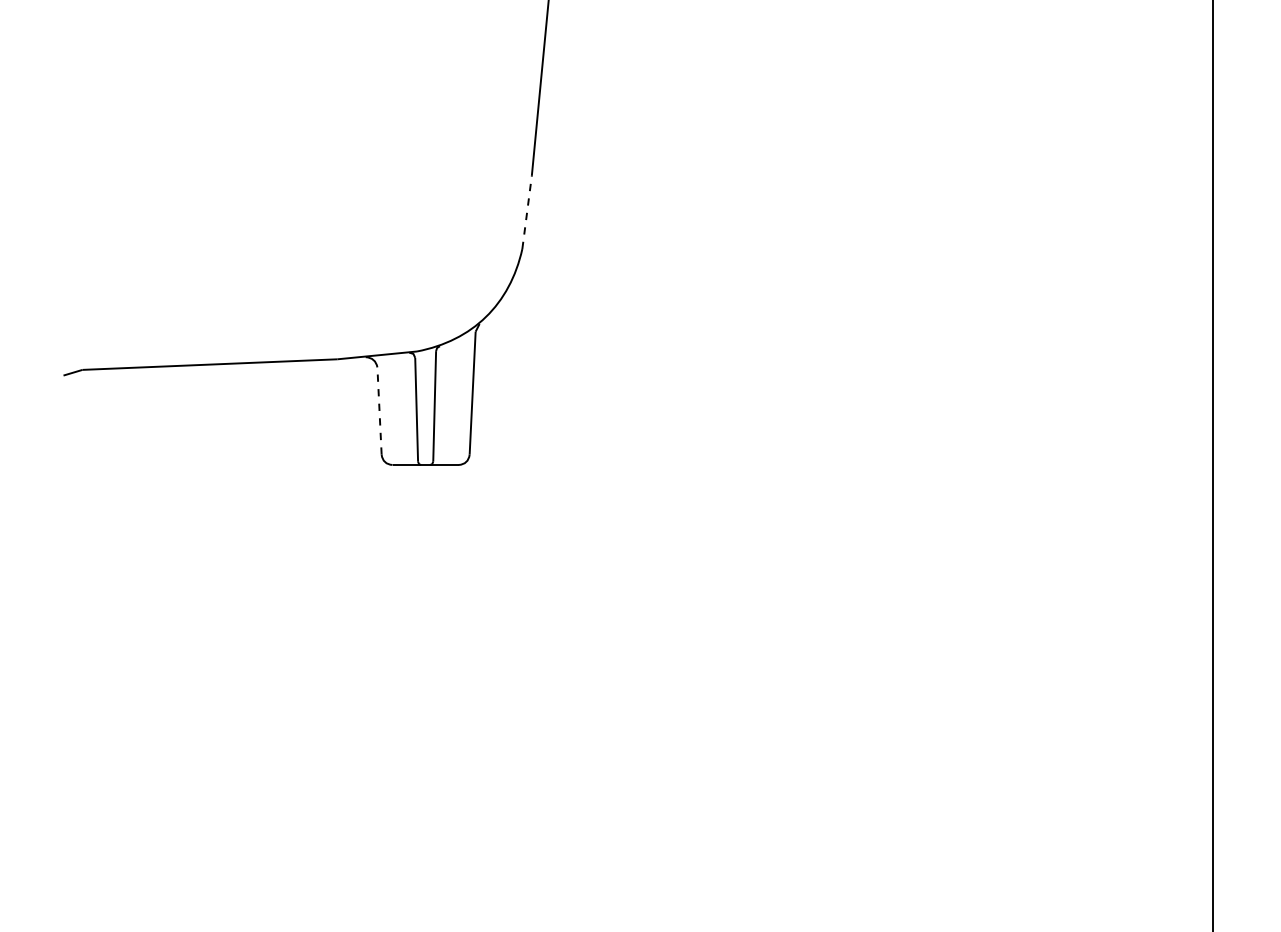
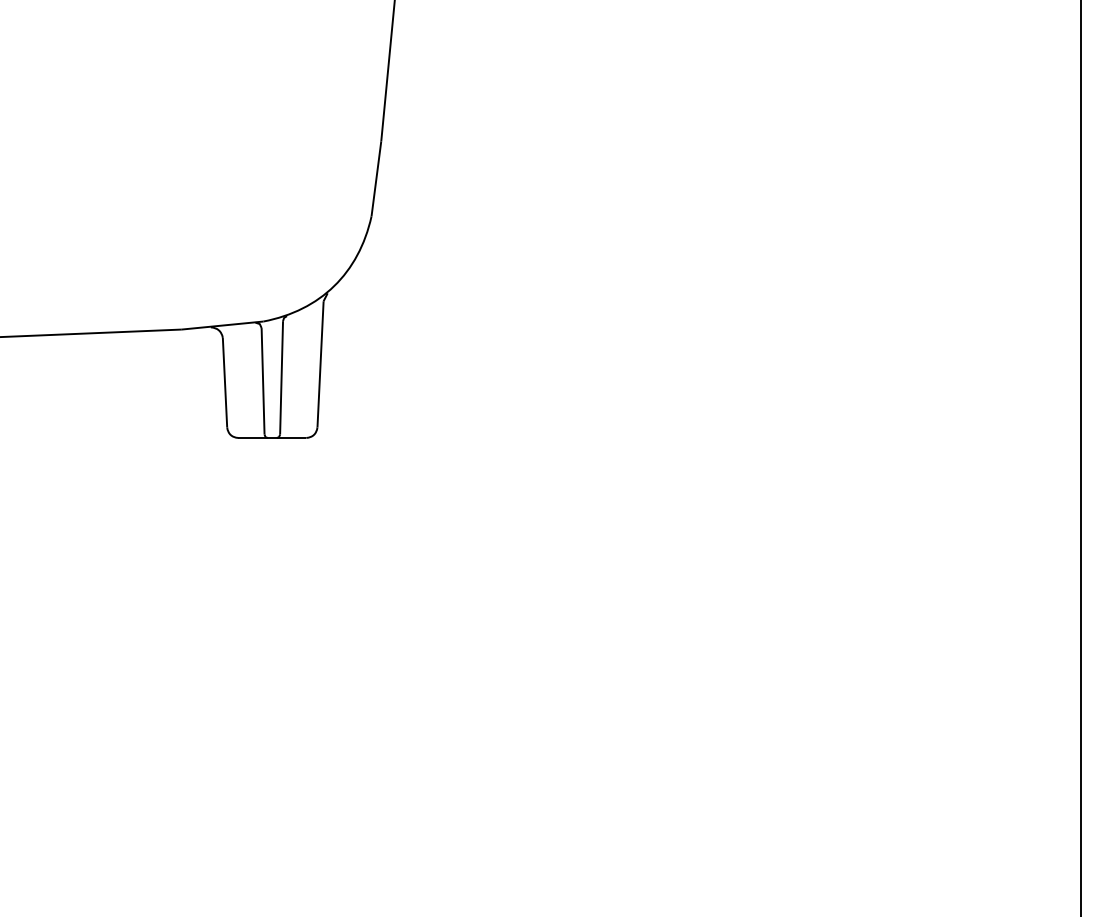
line: (527, 212) -> (376, 178), dashed -> solid
line: (379, 411) -> (224, 383), dashed -> solid

